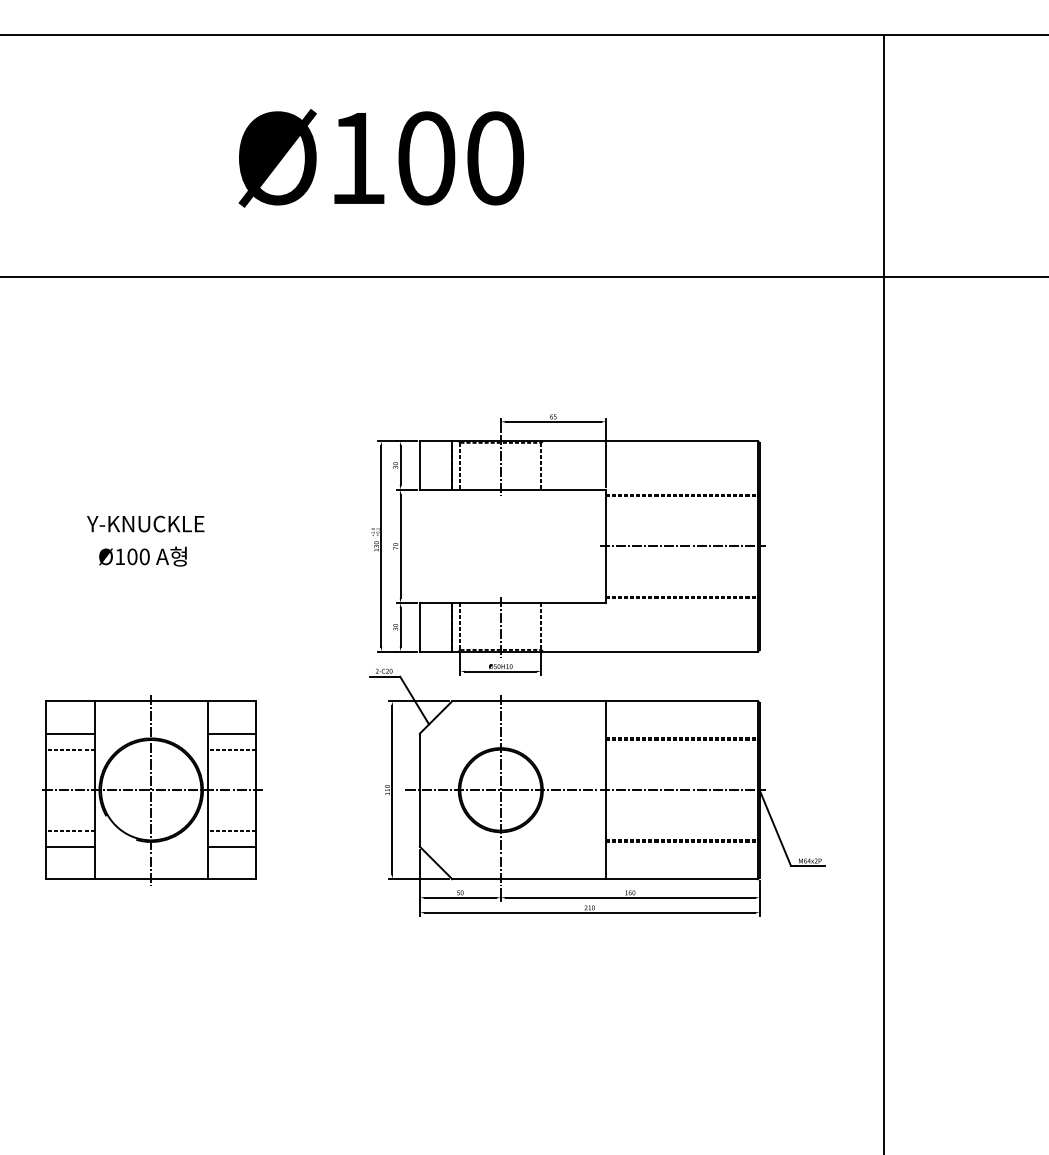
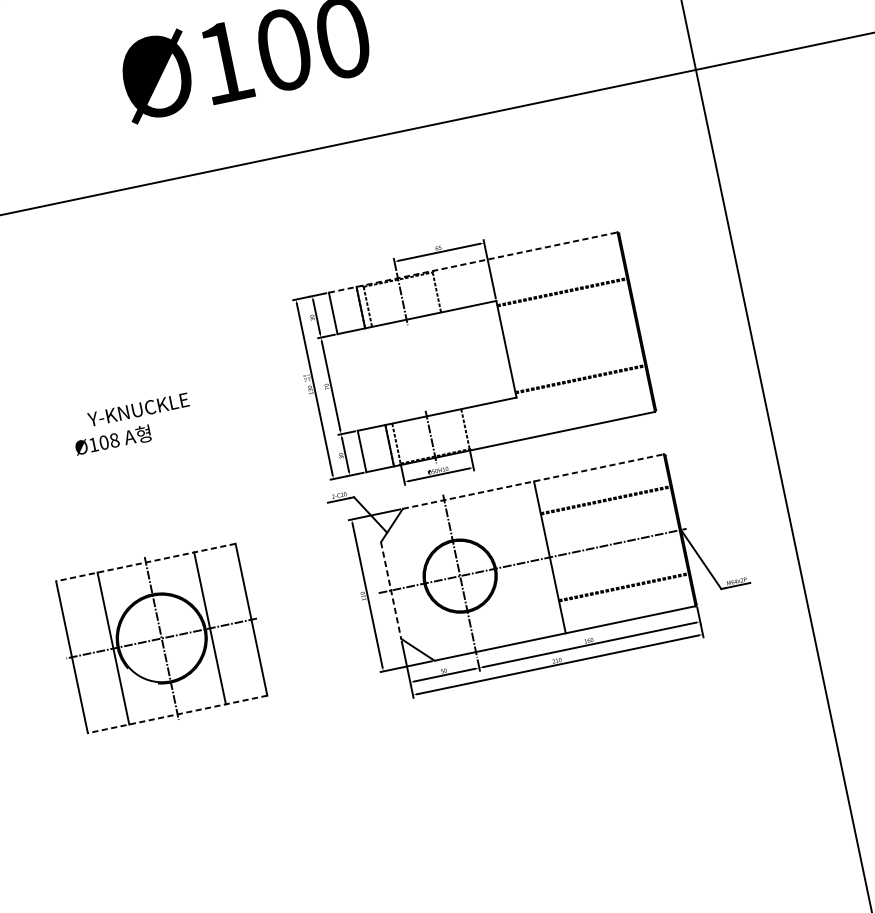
line: (589, 441) -> (473, 262), solid -> dashed
text: (145, 523) -> (138, 409), moved
line: (682, 546) -> (571, 335), removed
text: (144, 556) -> (114, 440), Ø100 -> Ø108
line: (150, 701) -> (145, 562), solid -> dashed
line: (605, 701) -> (533, 481), solid -> dashed
line: (70, 733) -> (82, 604), removed
line: (231, 733) -> (220, 575), removed
line: (70, 749) -> (85, 618), removed
line: (231, 749) -> (223, 589), removed
line: (419, 790) -> (390, 590), solid -> dashed
line: (70, 830) -> (100, 687), removed
line: (231, 830) -> (237, 658), removed
line: (70, 846) -> (102, 700), removed
line: (231, 846) -> (240, 672), removed
line: (150, 879) -> (177, 714), solid -> dashed

